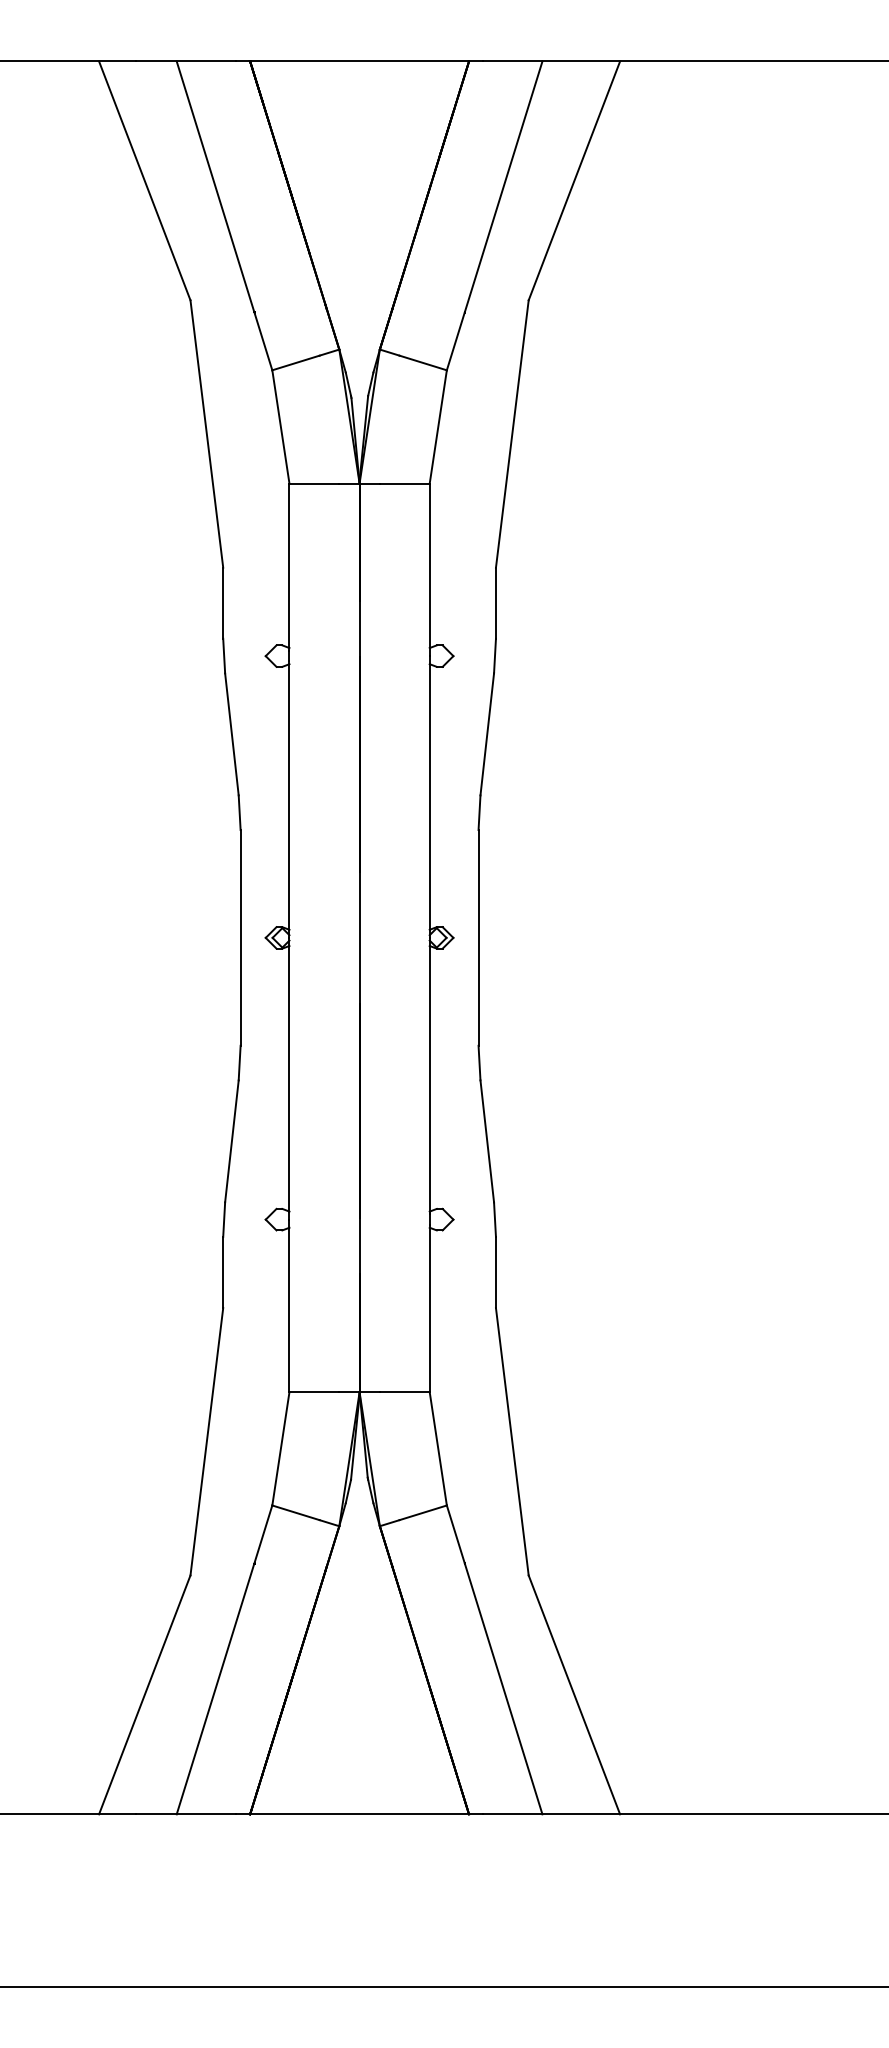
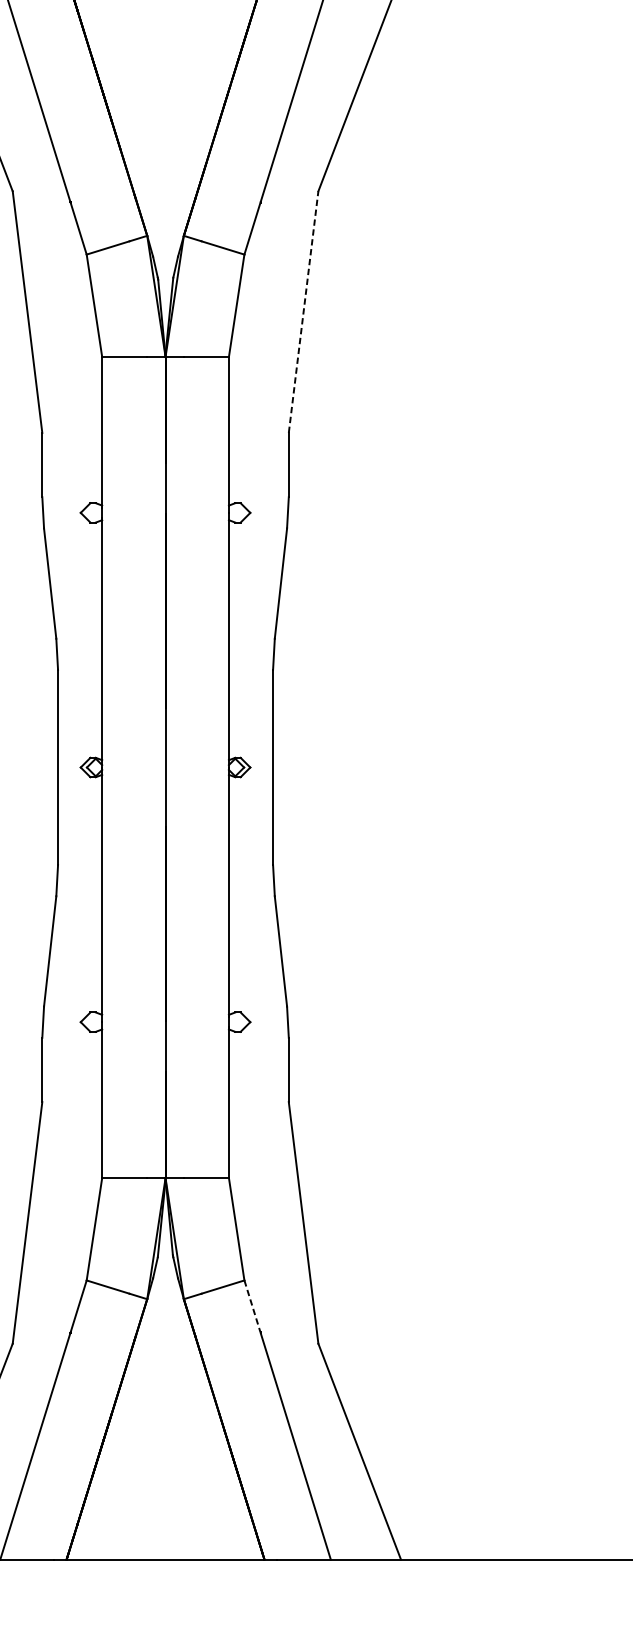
line: (512, 434) -> (303, 312), solid -> dashed
line: (455, 1534) -> (252, 1306), solid -> dashed

